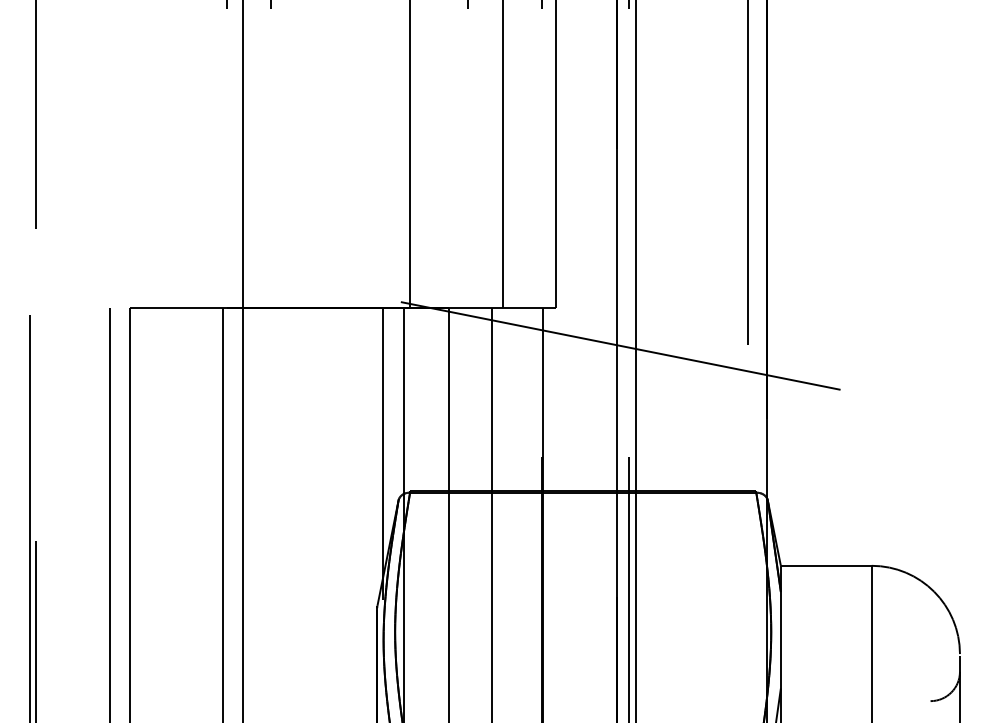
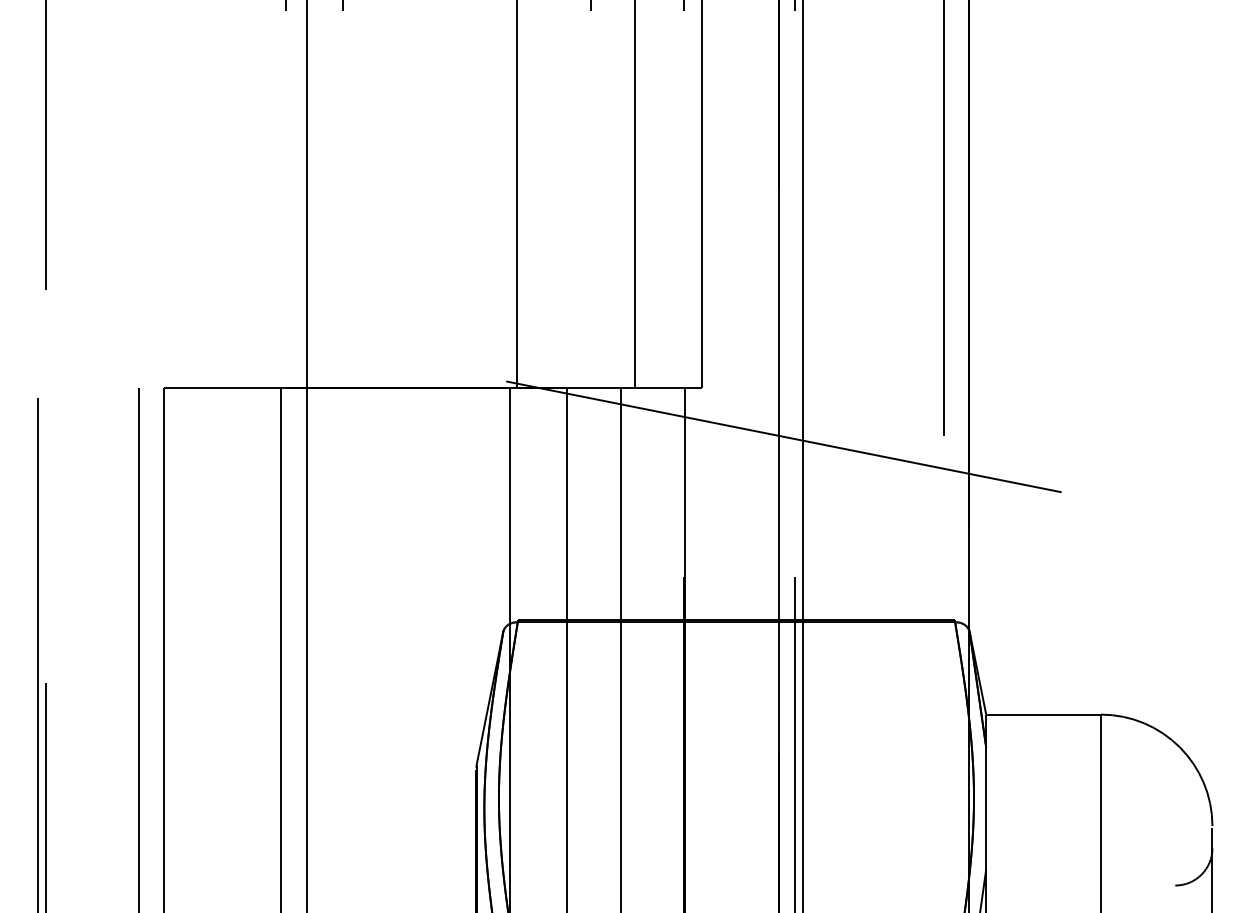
line: (382, 453) -> (482, 572), removed

